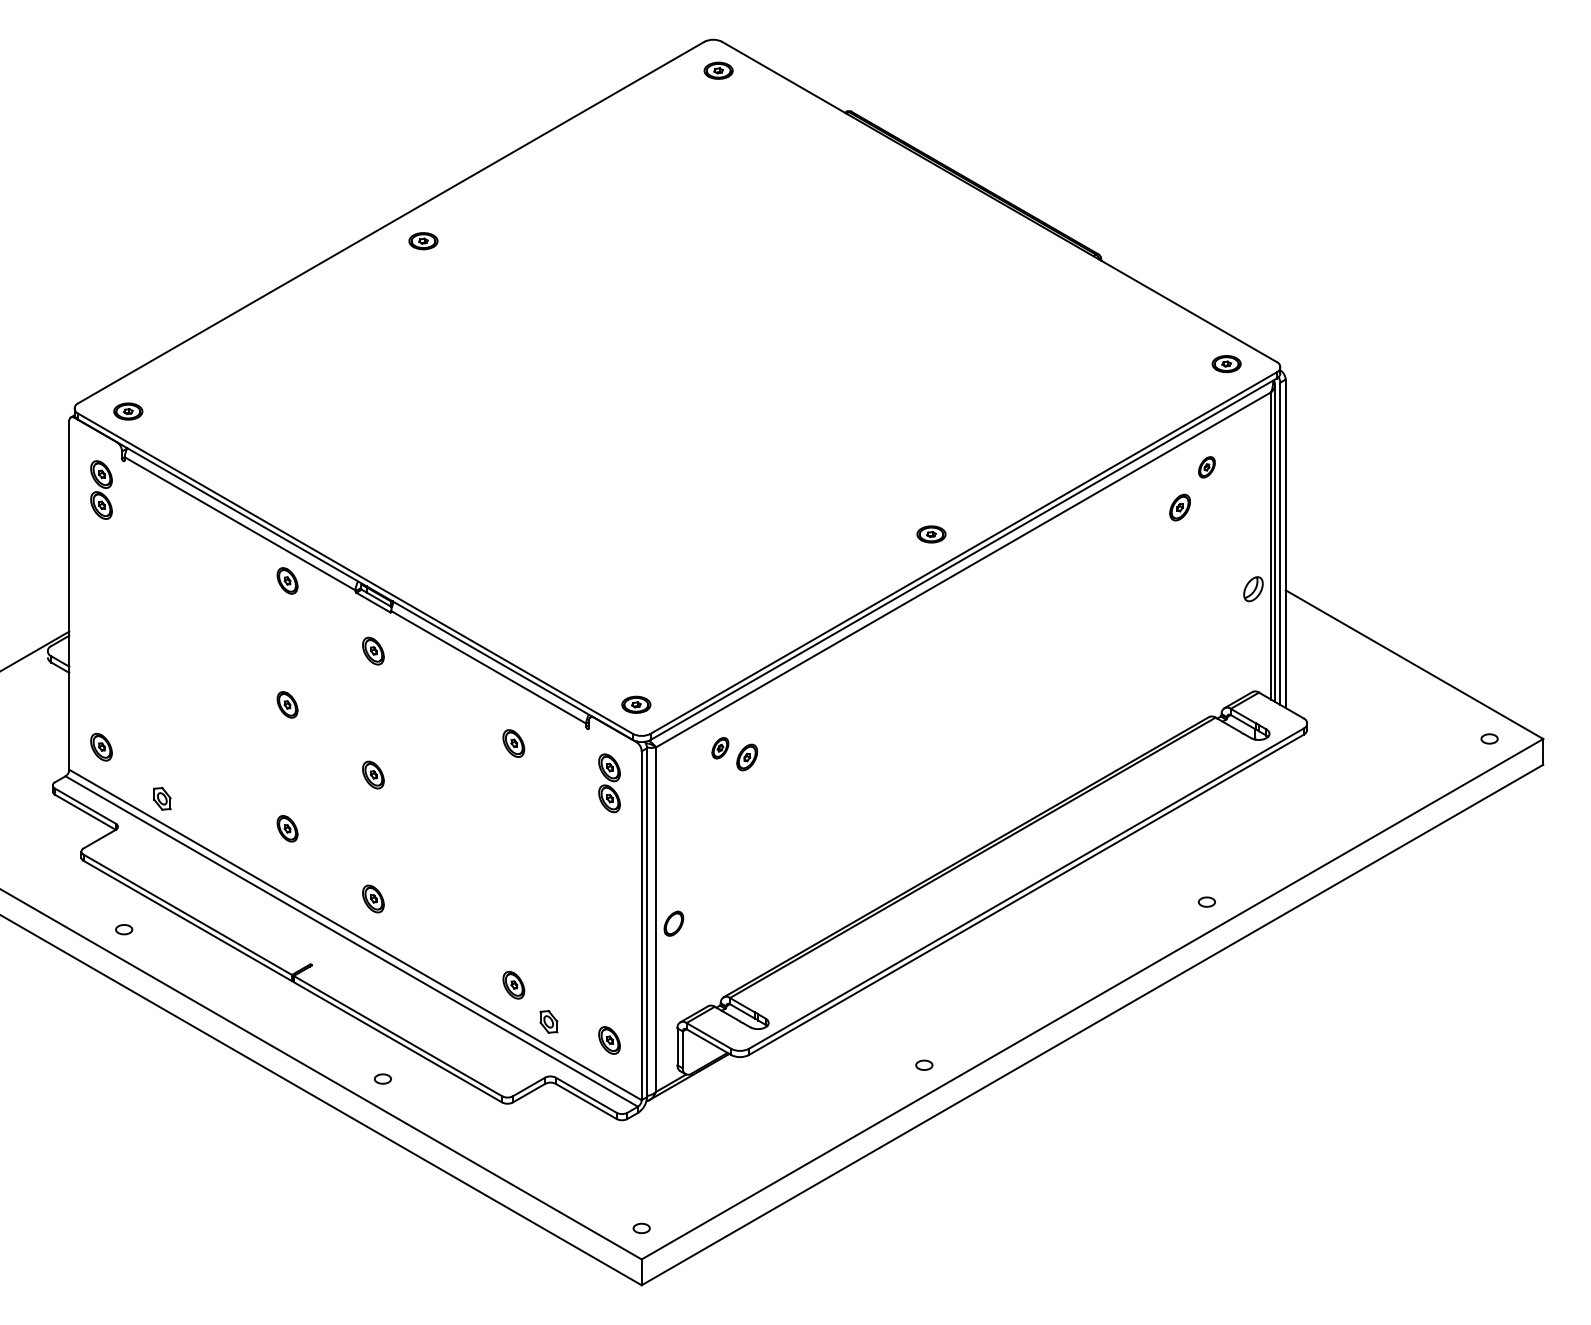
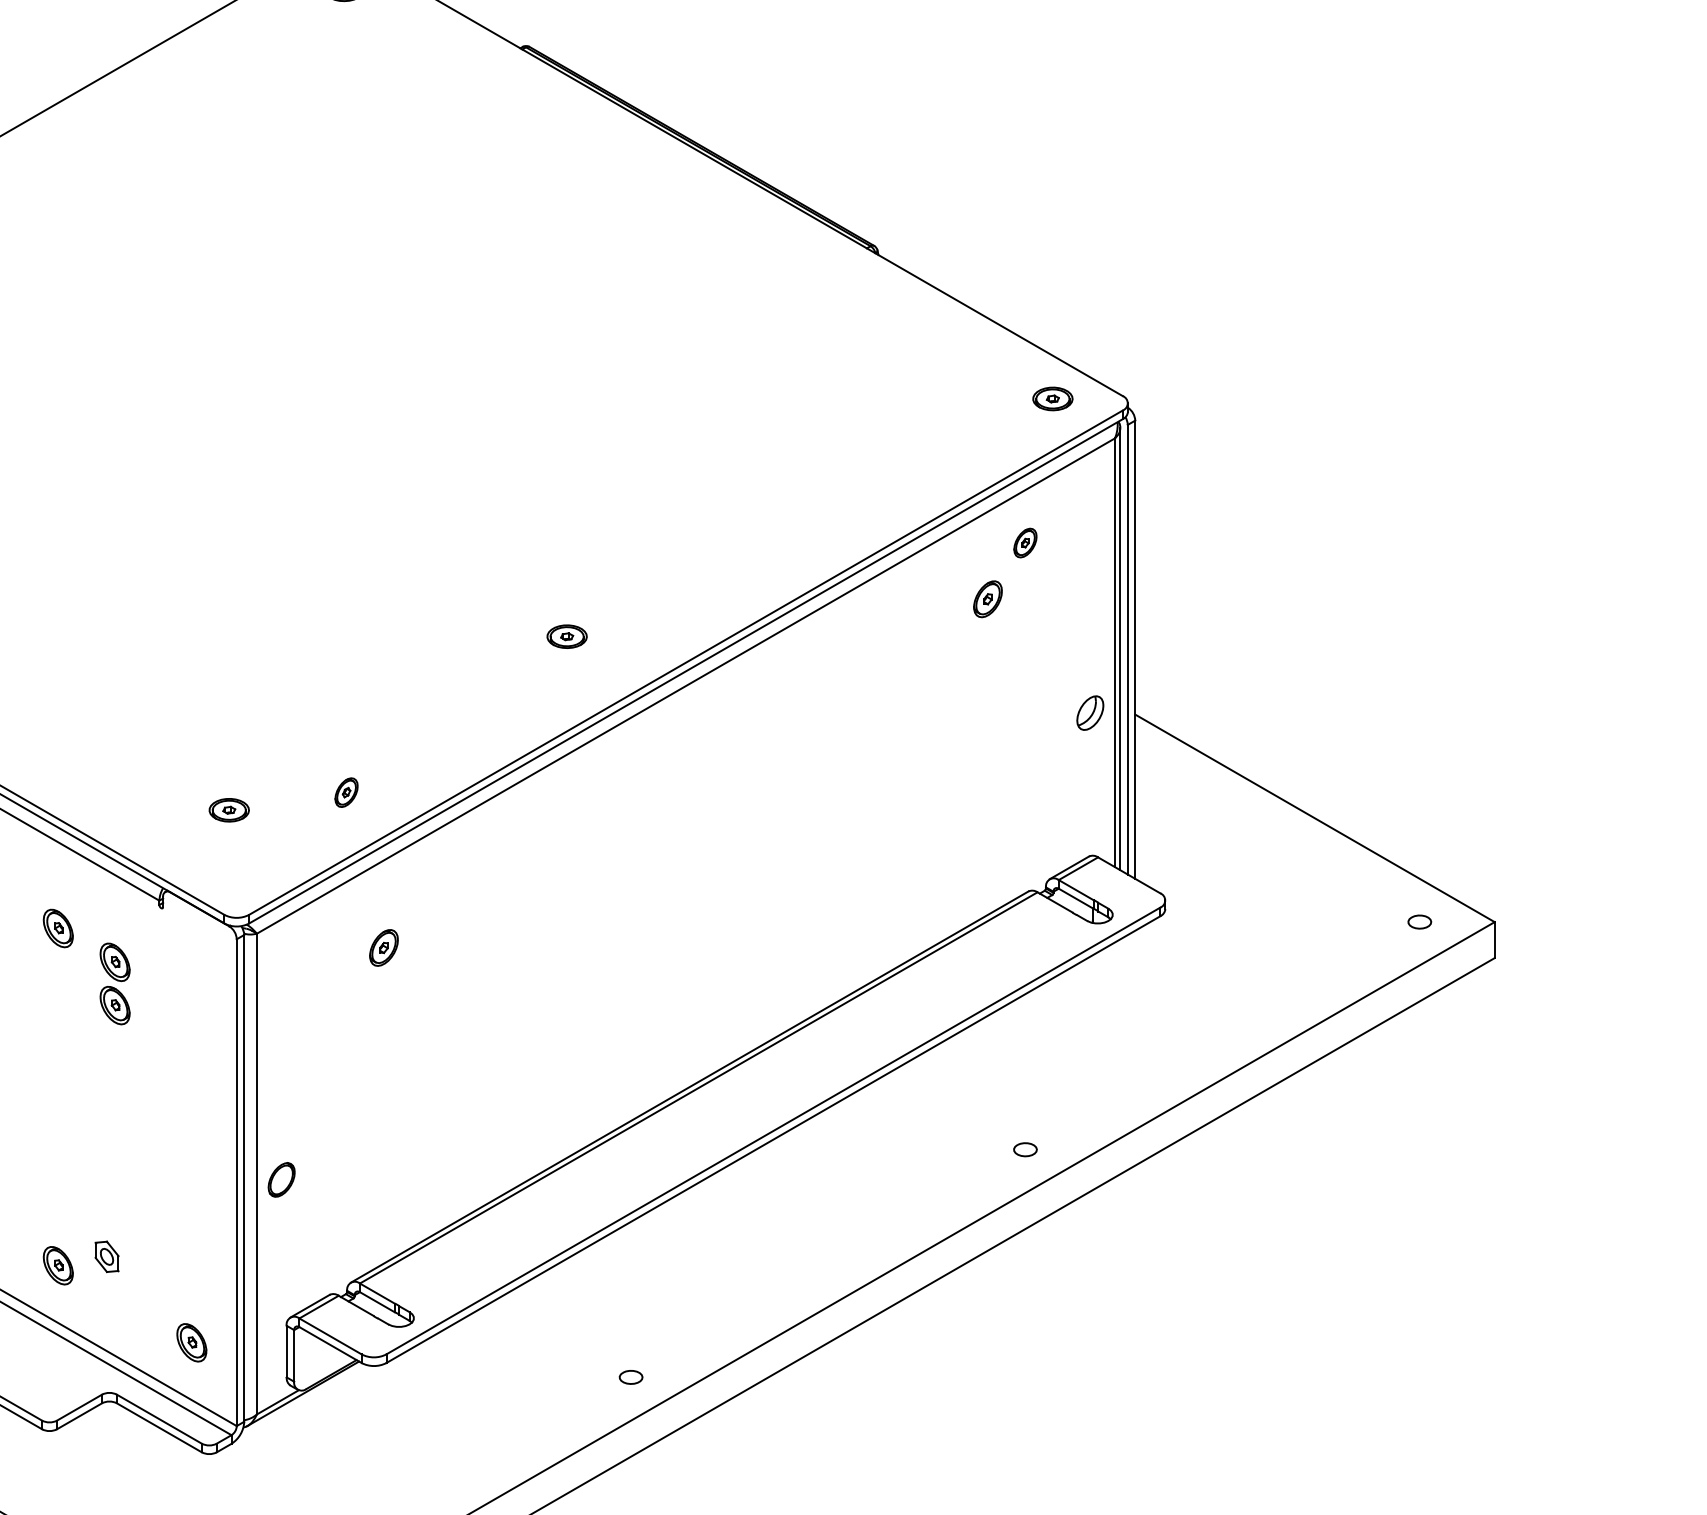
part: (931, 534) -> (567, 636), moved
part: (636, 704) -> (229, 809), moved
part: (720, 748) -> (346, 793), moved
part: (609, 783) -> (115, 984), moved
part: (548, 1021) -> (106, 1256), moved

